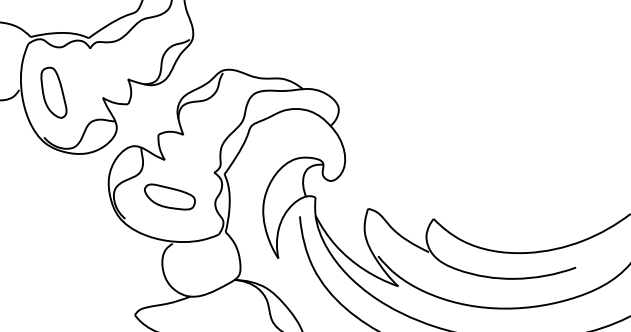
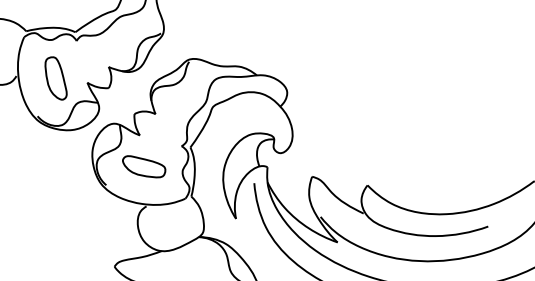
part: (53, 92) -> (55, 78), moved

